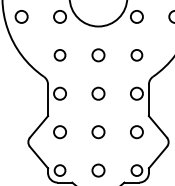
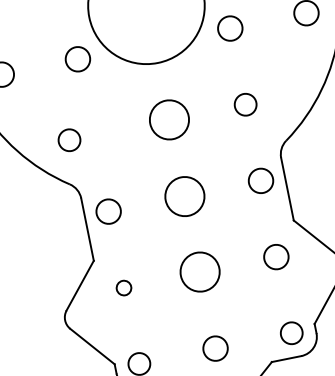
circle: (59, 55) -> (68, 140), moved
circle: (98, 55) -> (169, 120), size x1.6
circle: (98, 93) -> (184, 195), size x1.6
circle: (59, 132) -> (123, 288), size x0.6
circle: (98, 132) -> (200, 273), size x1.6

